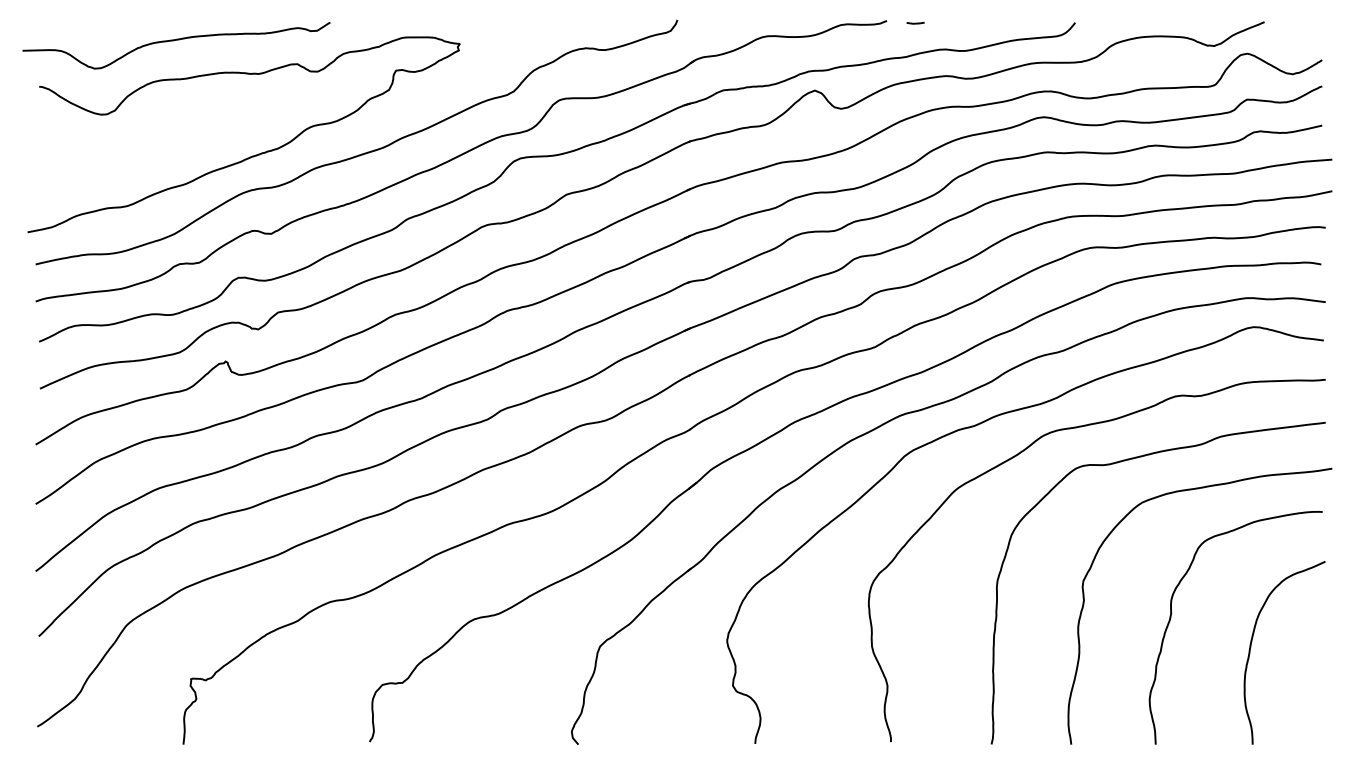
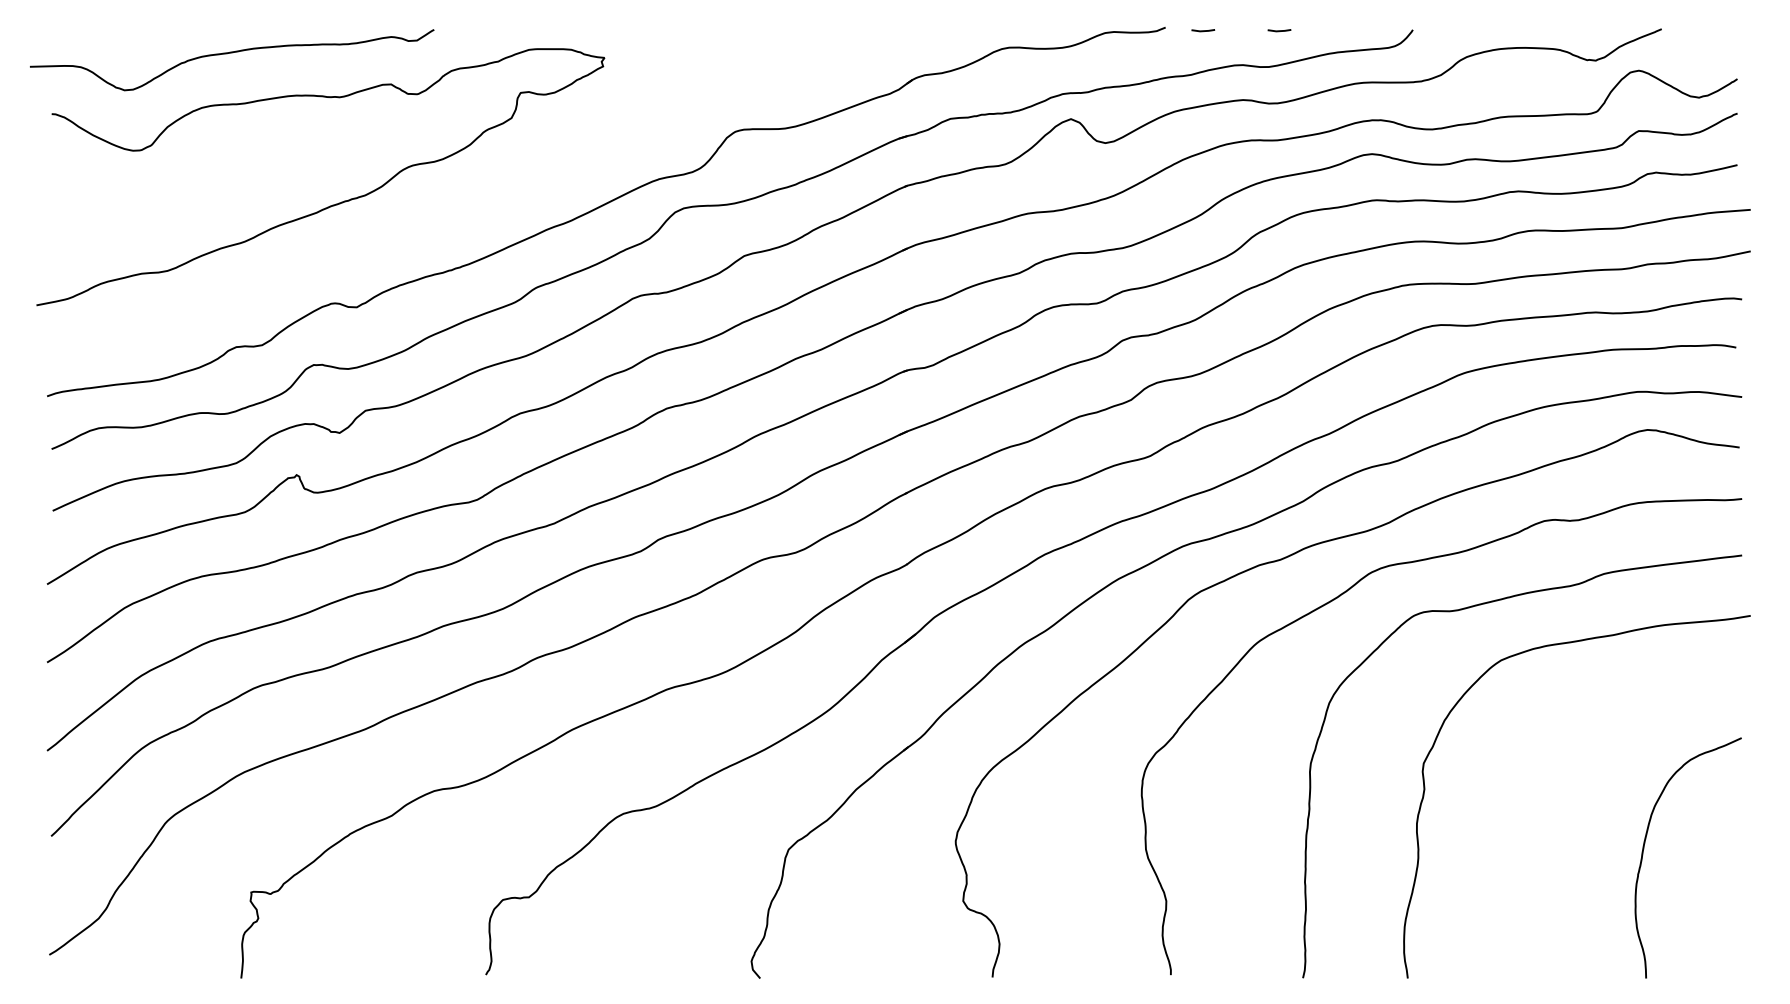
line: (973, 22) -> (1279, 29), added
curve: (361, 153) -> (475, 201), removed
curve: (1172, 613) -> (1540, 806), removed

